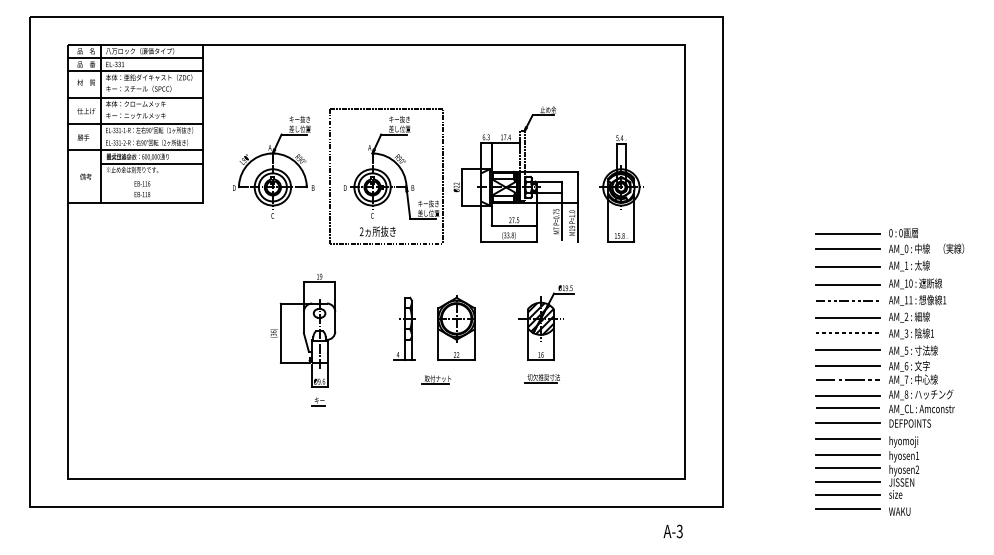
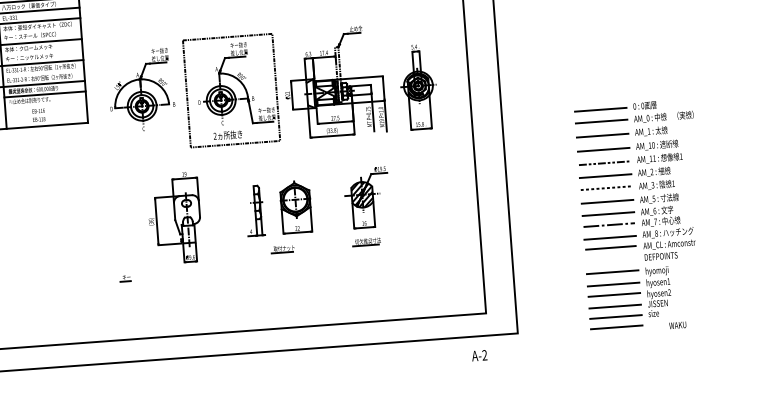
part: (318, 401) -> (125, 278), moved
line: (847, 423) -> (611, 259), removed
text: (899, 511) -> (677, 325), moved
text: (679, 531) -> (484, 355), A-3 -> A-2

